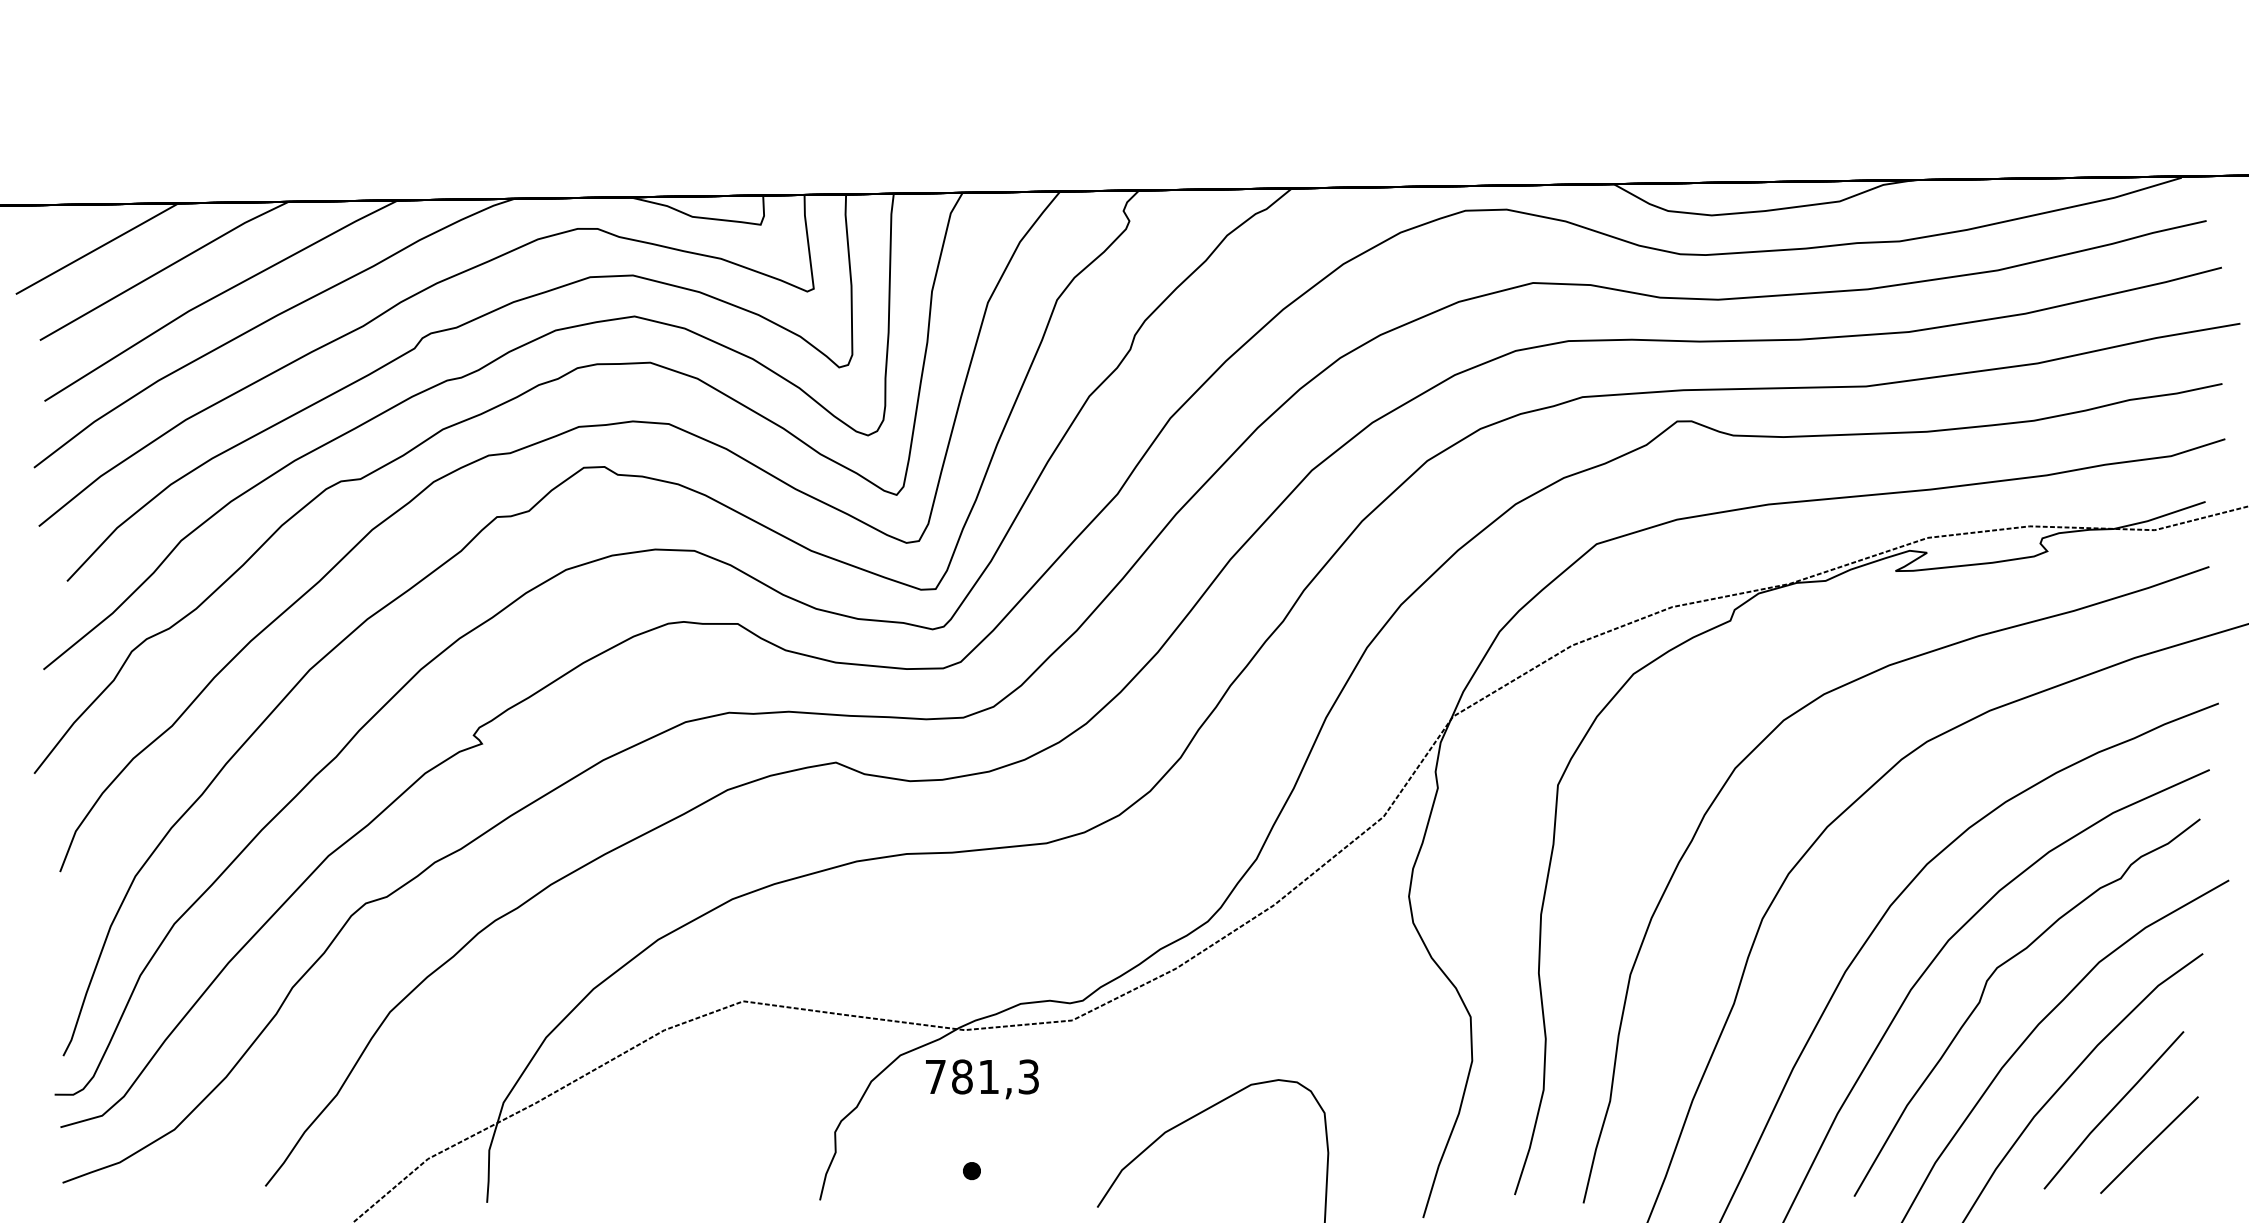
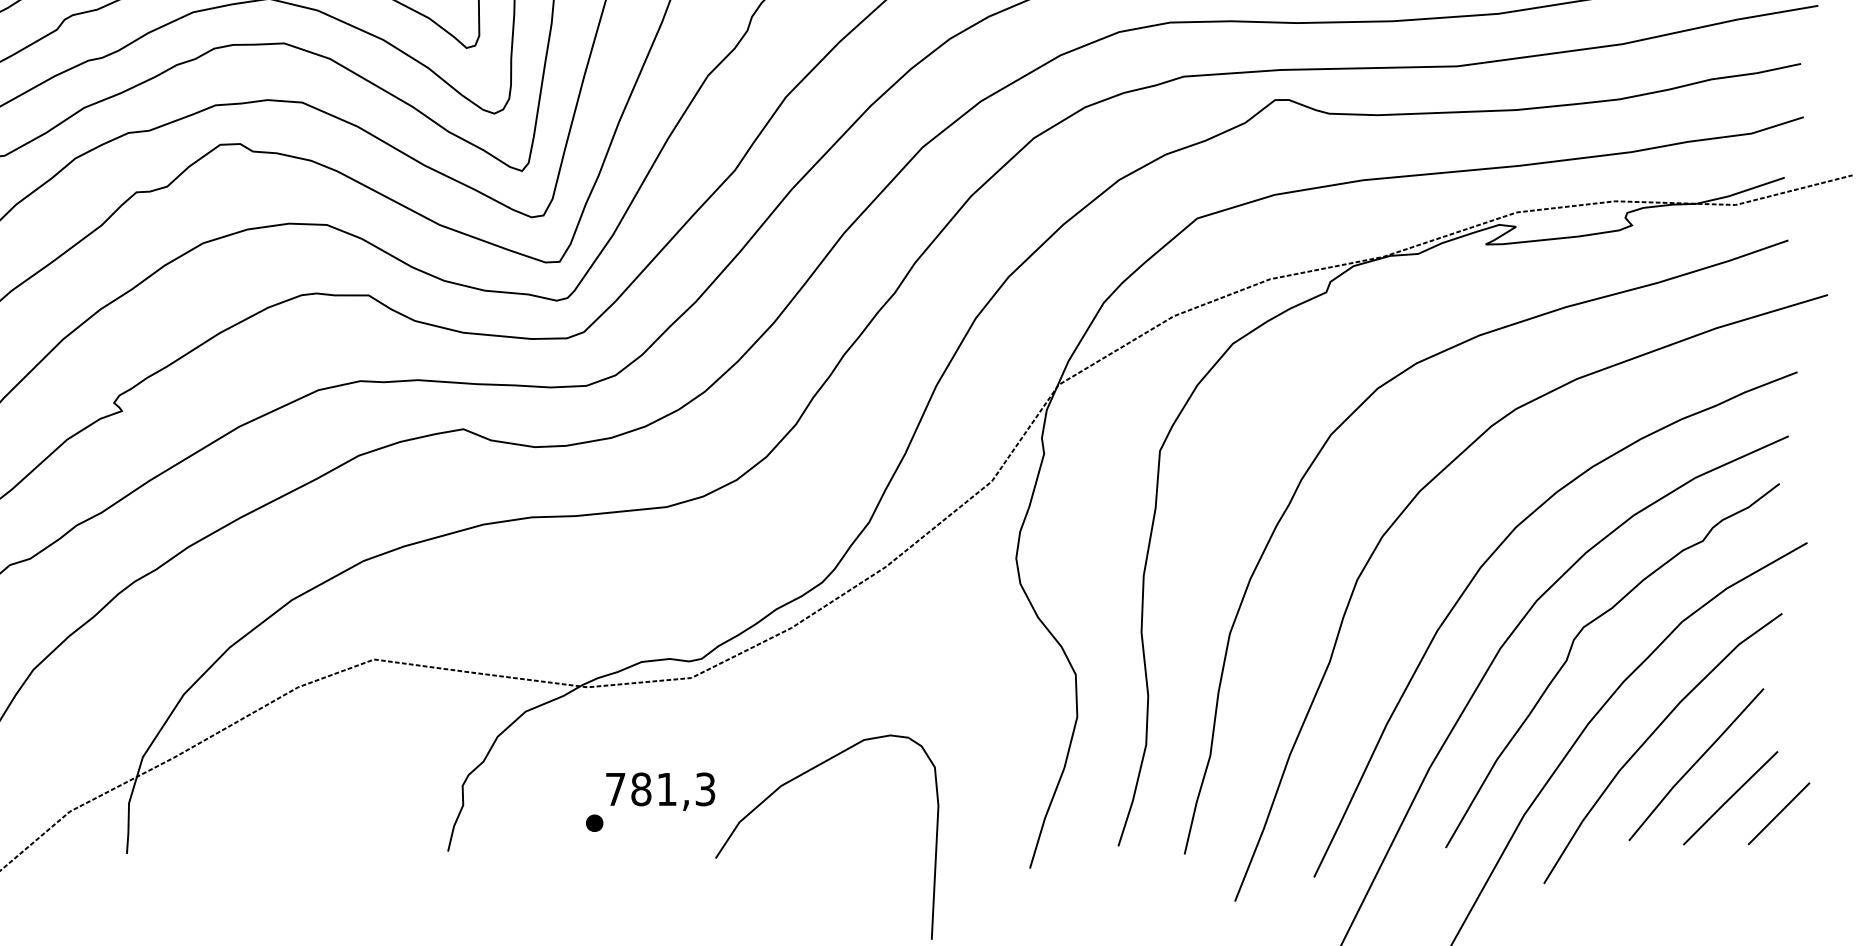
text: (982, 1079) -> (660, 791), moved
line: (2199, 1160) -> (1778, 813), added

